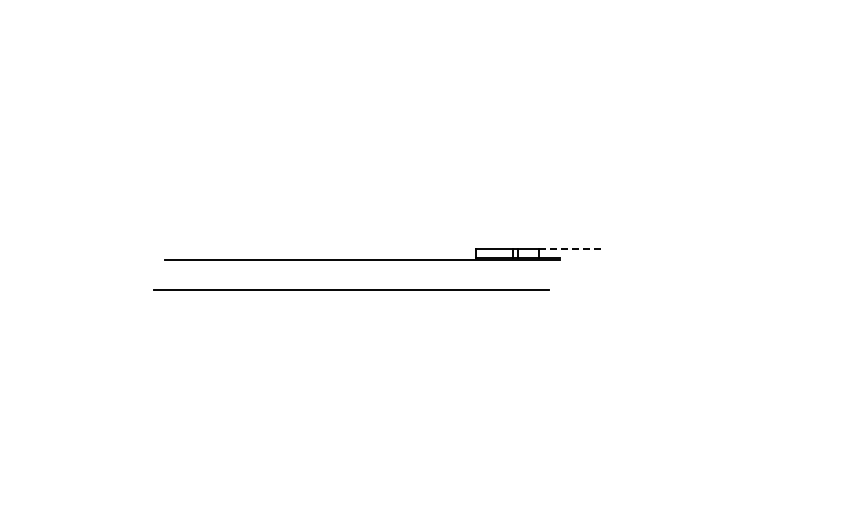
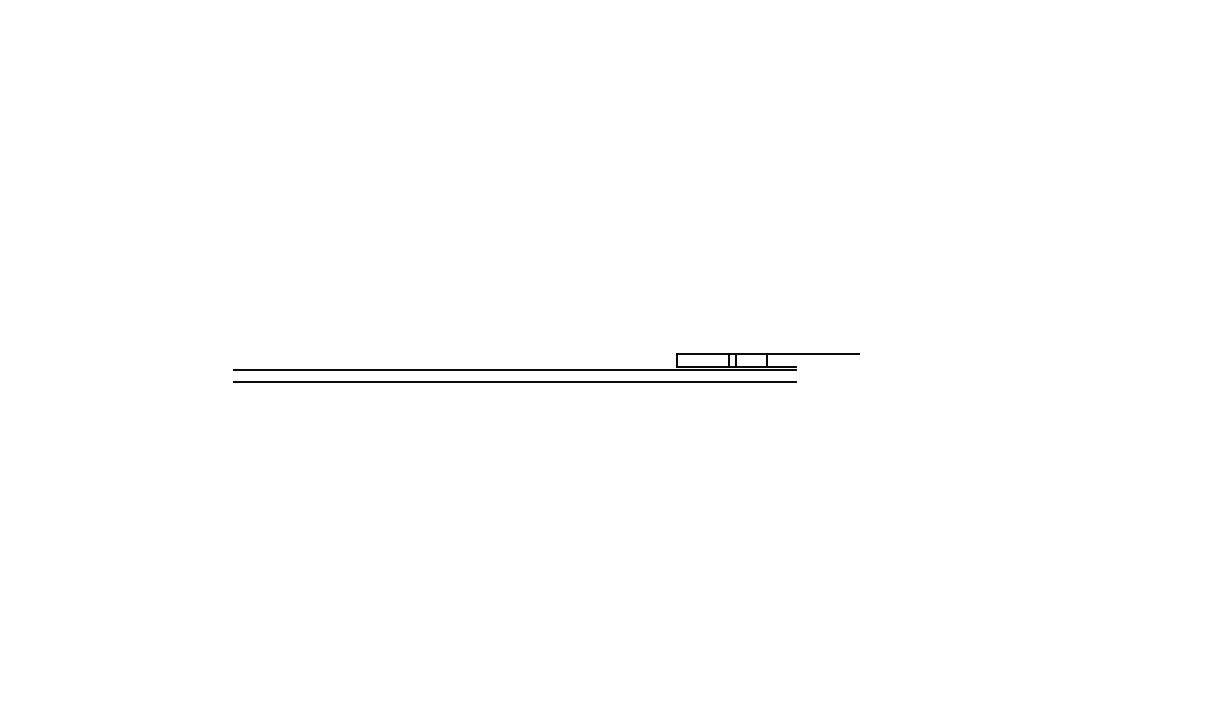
line: (572, 248) -> (813, 353), dashed -> solid
line: (351, 289) -> (515, 381), moved

